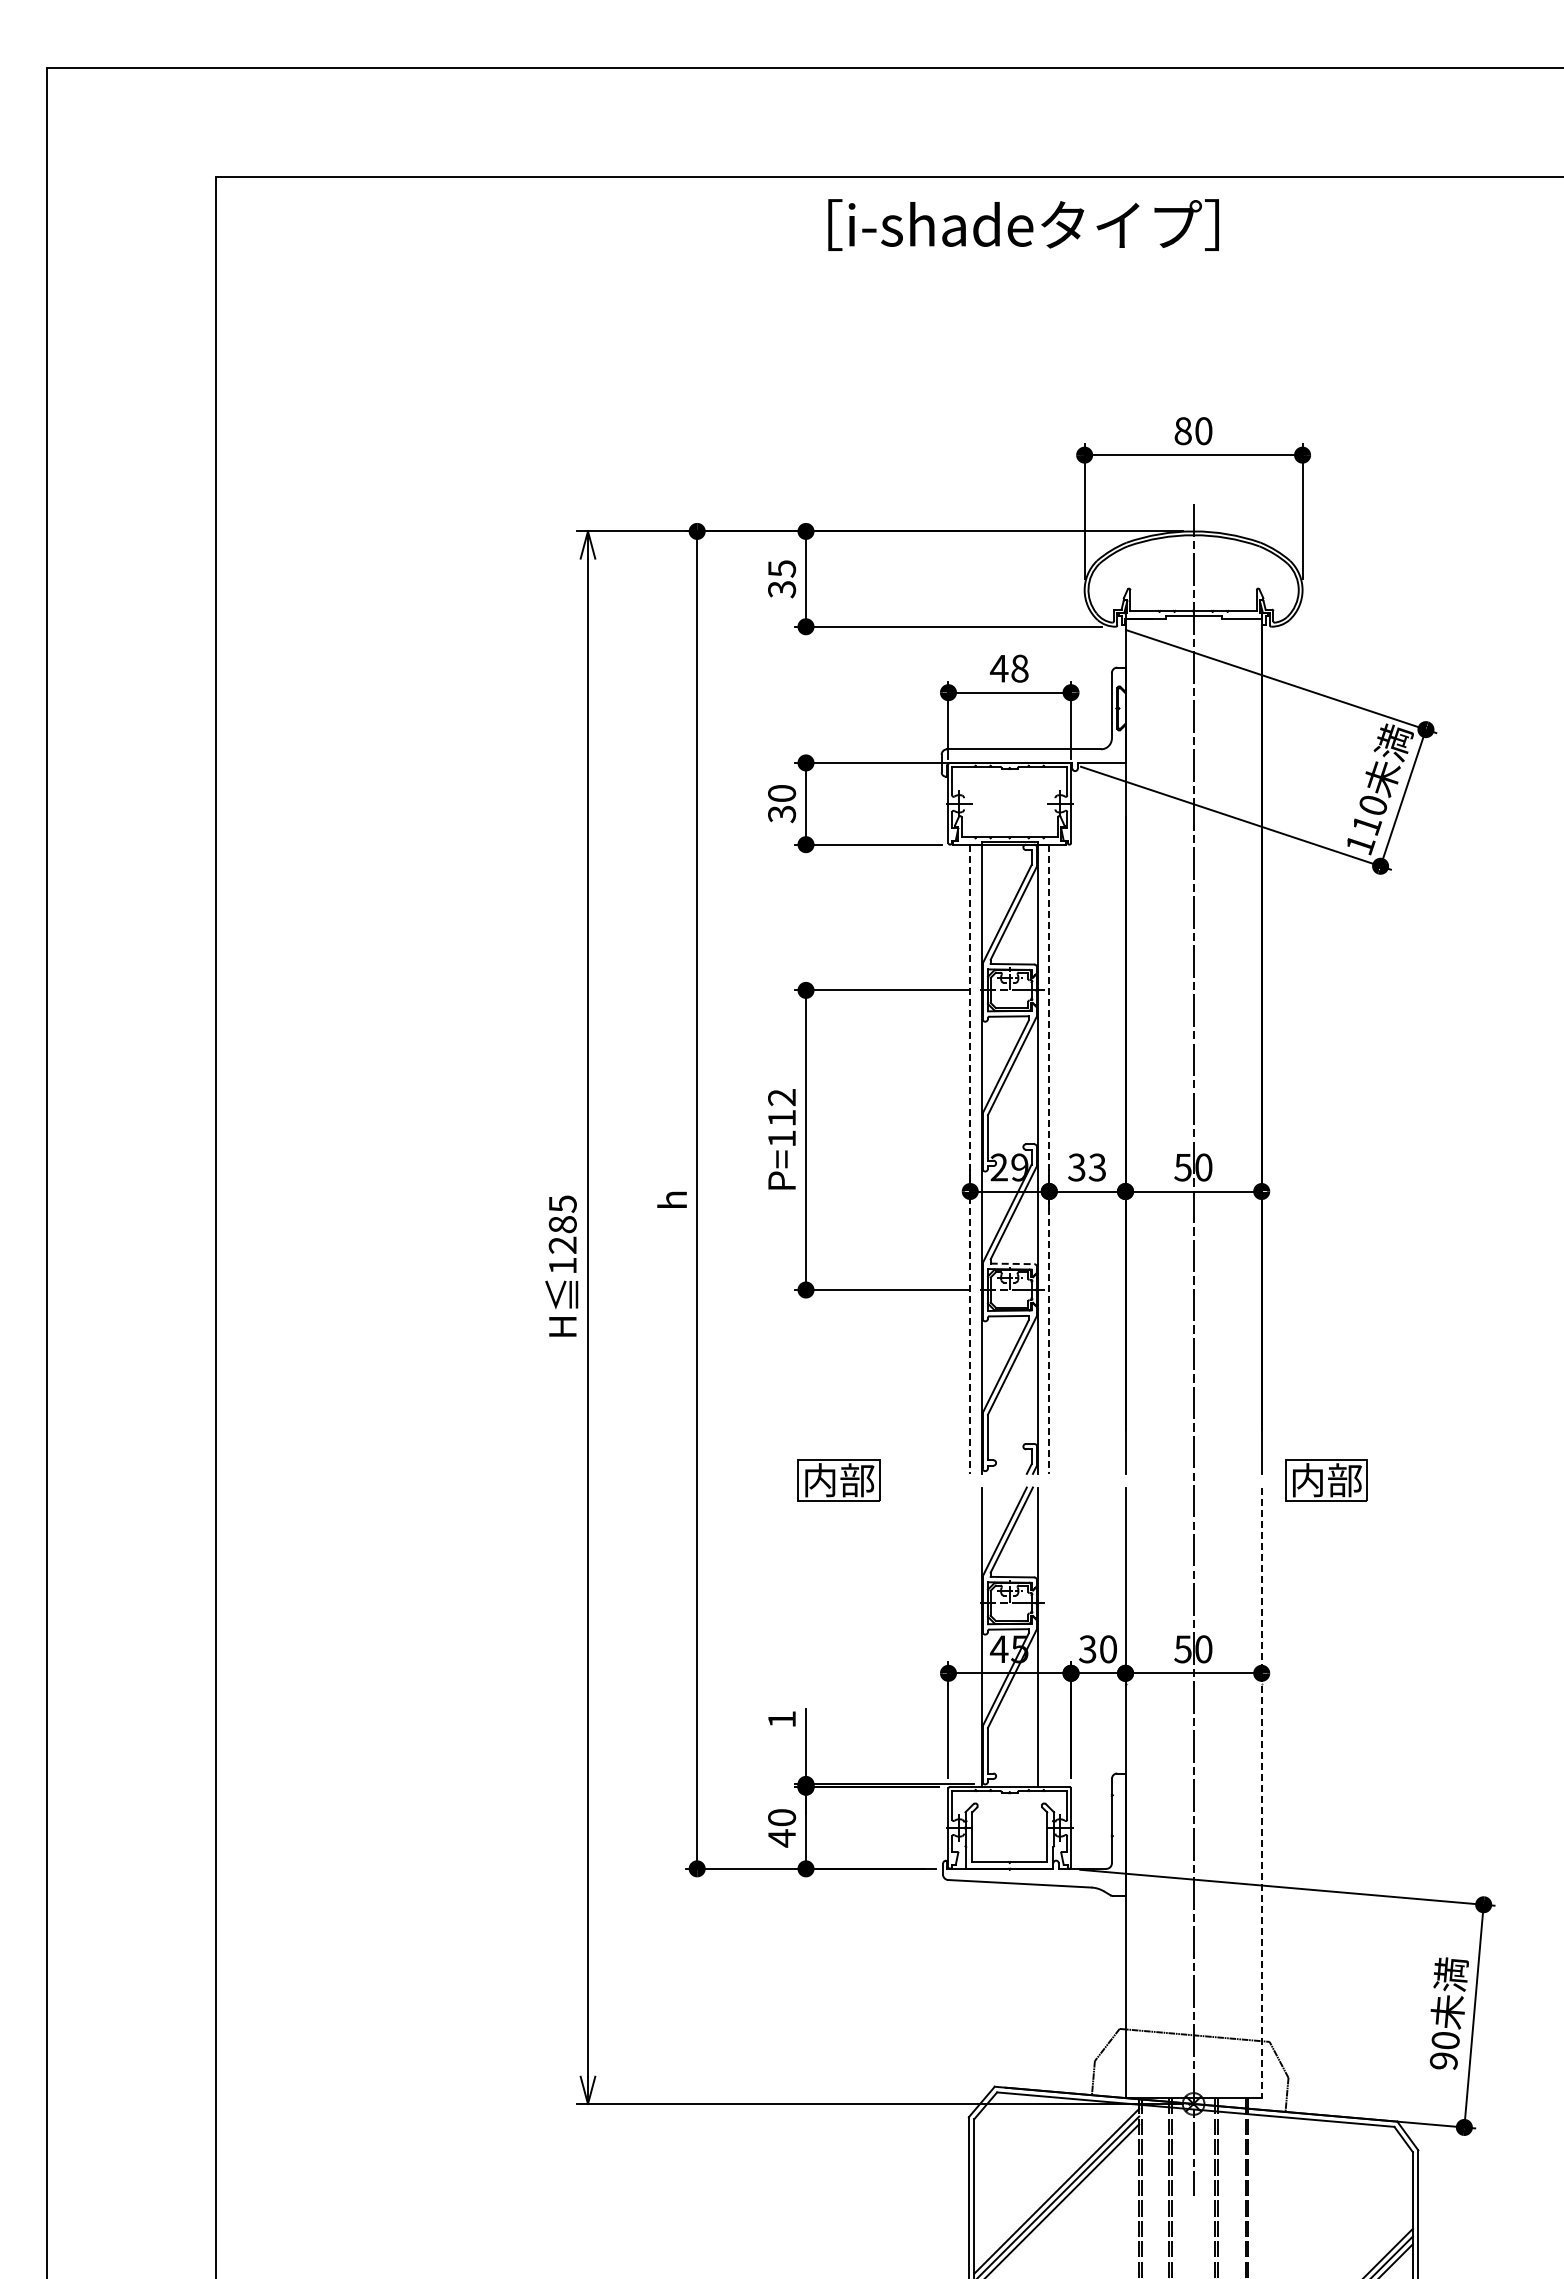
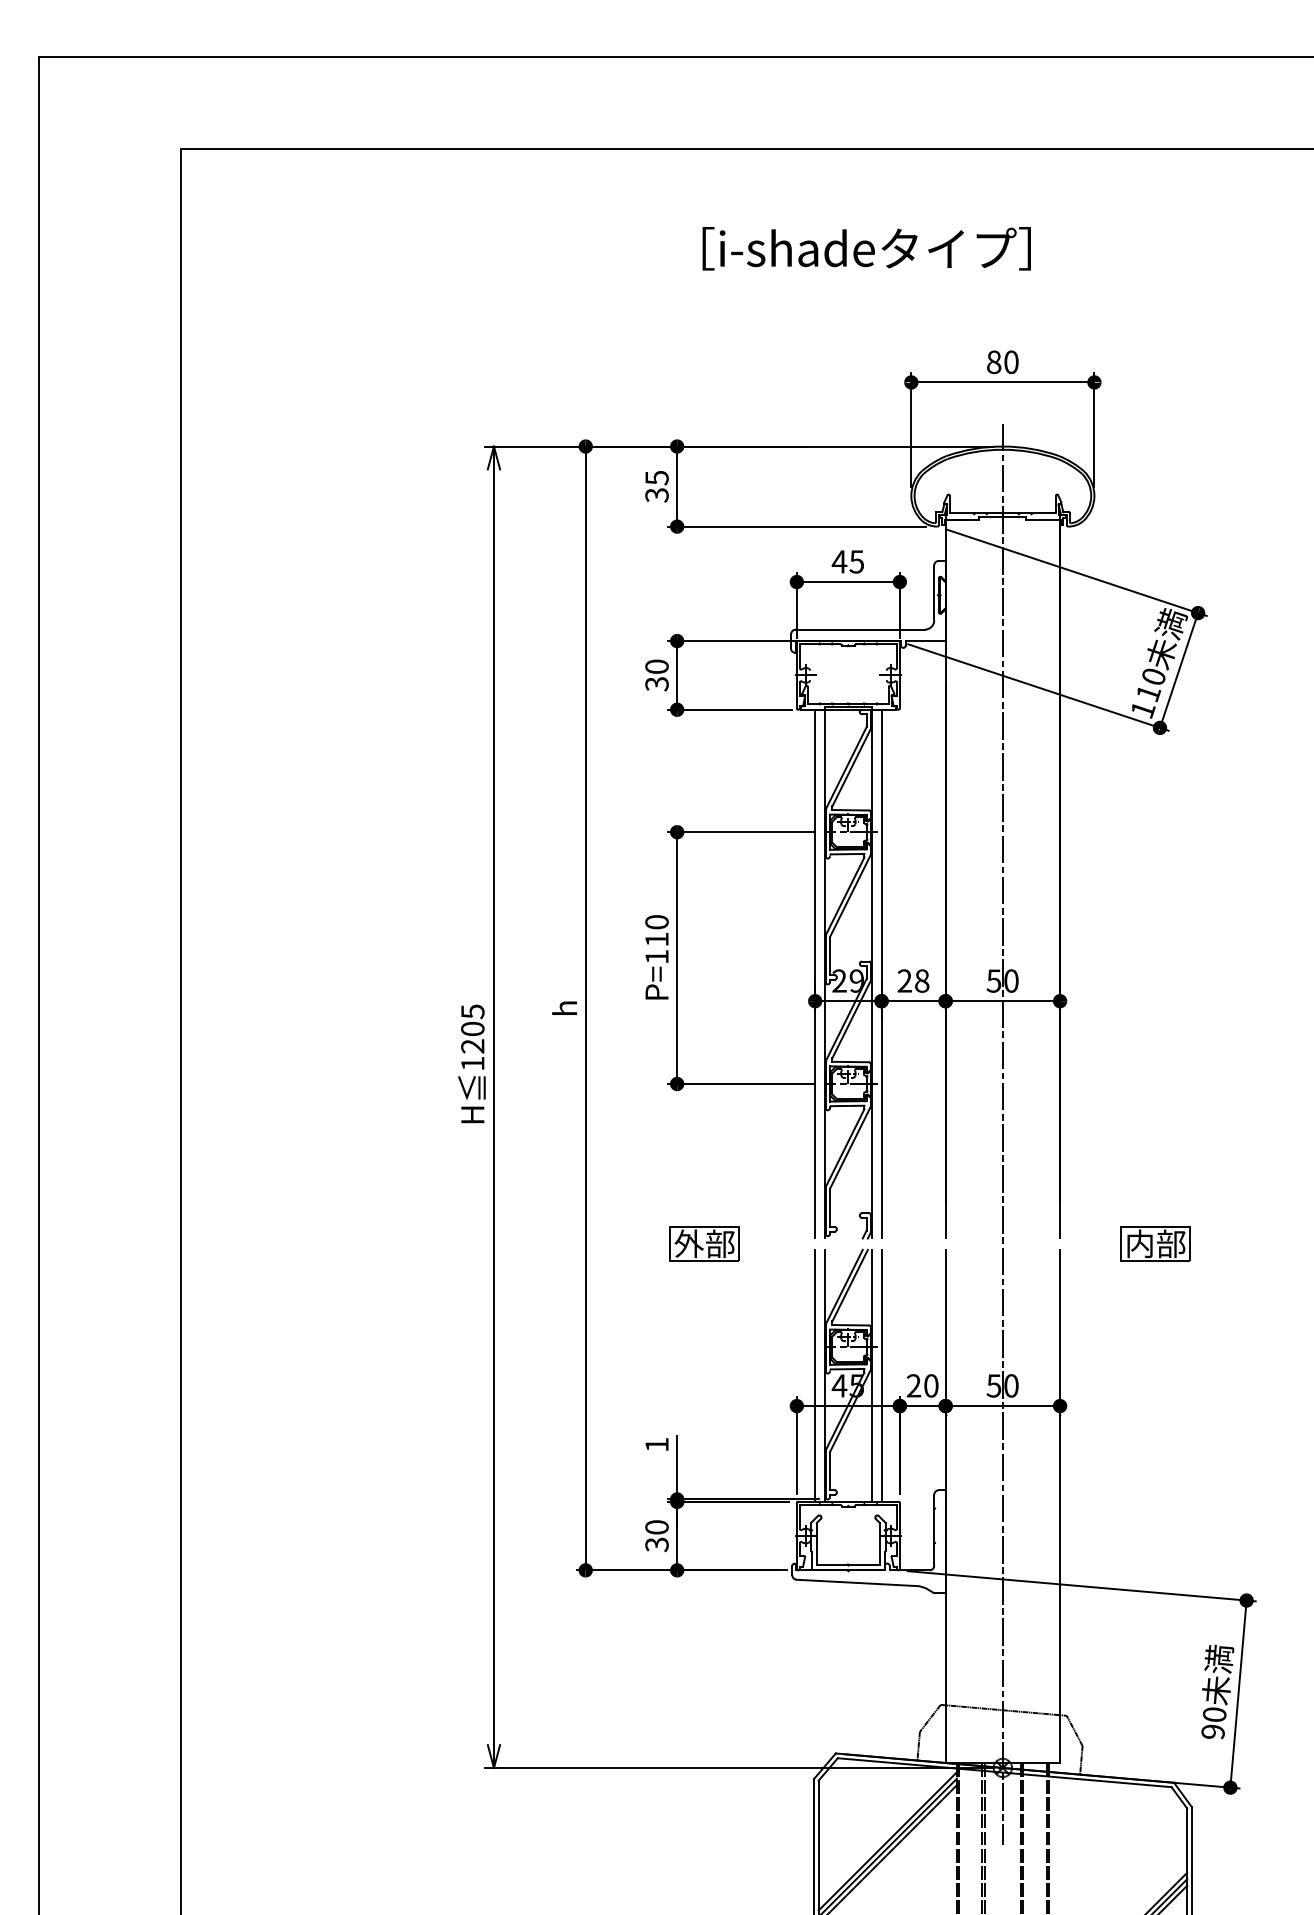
text: (1023, 224) -> (866, 248), moved
text: (1019, 668) -> (856, 561), 48 -> 45
text: (782, 1097) -> (657, 922), P=112 -> P=110
line: (970, 1159) -> (815, 974), dashed -> solid
line: (1049, 1159) -> (881, 974), dashed -> solid
text: (1087, 1167) -> (913, 981), 33 -> 28
text: (562, 1224) -> (472, 1028), 1285 -> 1205
line: (1012, 1263) -> (850, 1061), dashed -> solid
text: (819, 1480) -> (688, 1244), 内部 -> 外部
part: (1326, 1480) -> (1155, 1244), moved
line: (970, 1637) -> (815, 1375), added
line: (1049, 1637) -> (881, 1375), added
text: (1087, 1649) -> (913, 1386), 30 -> 20
line: (1261, 1793) -> (1059, 1507), dashed -> solid
text: (782, 1838) -> (657, 1544), 40 -> 30

